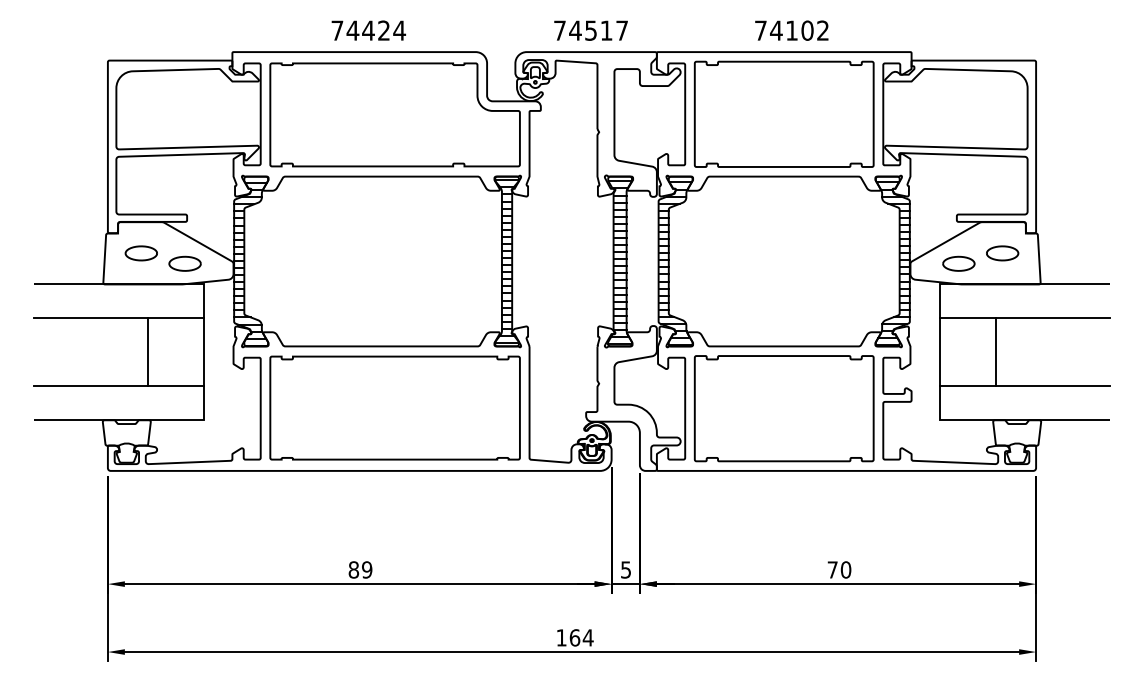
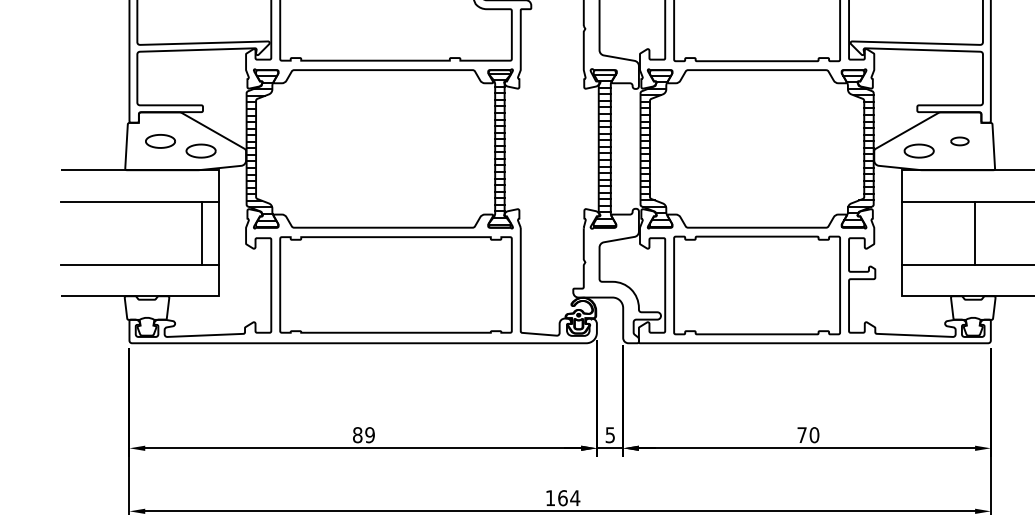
part: (1002, 253) -> (959, 141), size x0.6
line: (147, 352) -> (202, 233), moved
line: (996, 352) -> (974, 233), moved

